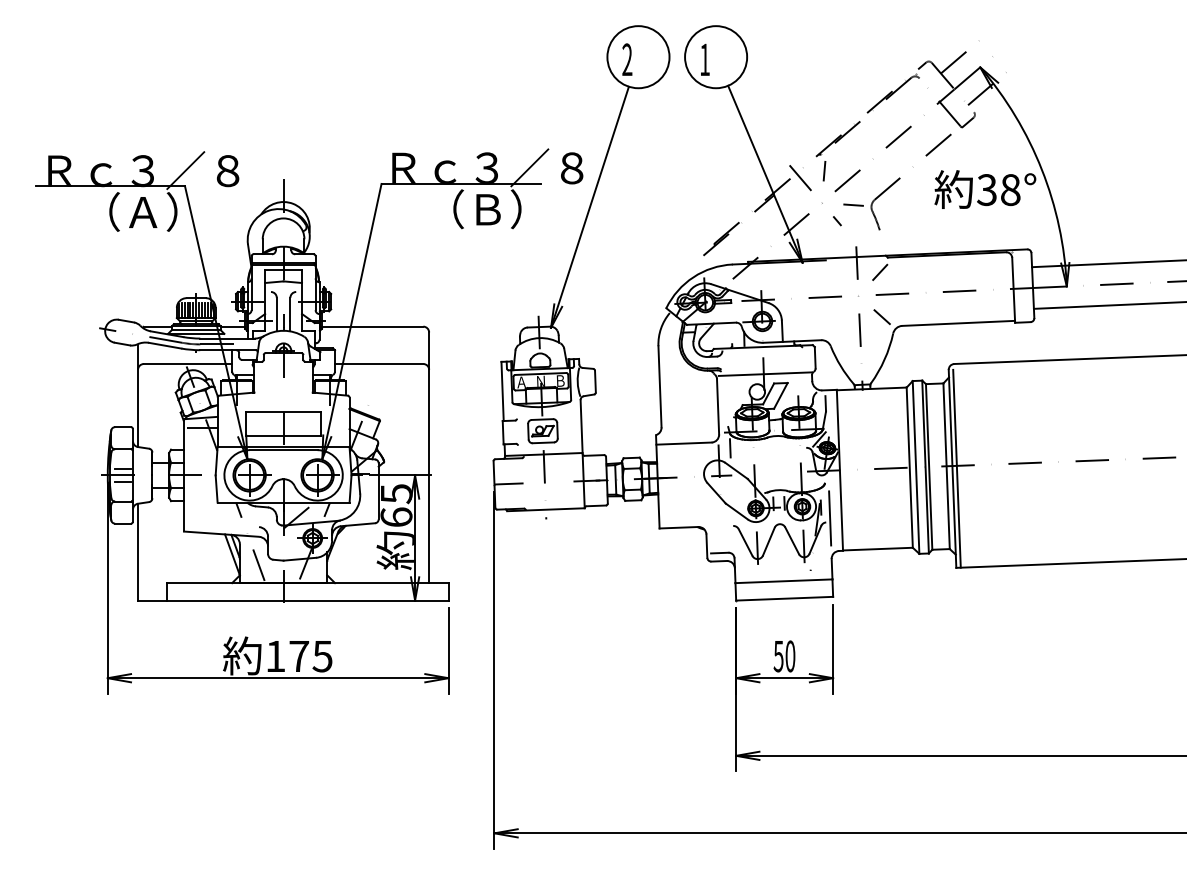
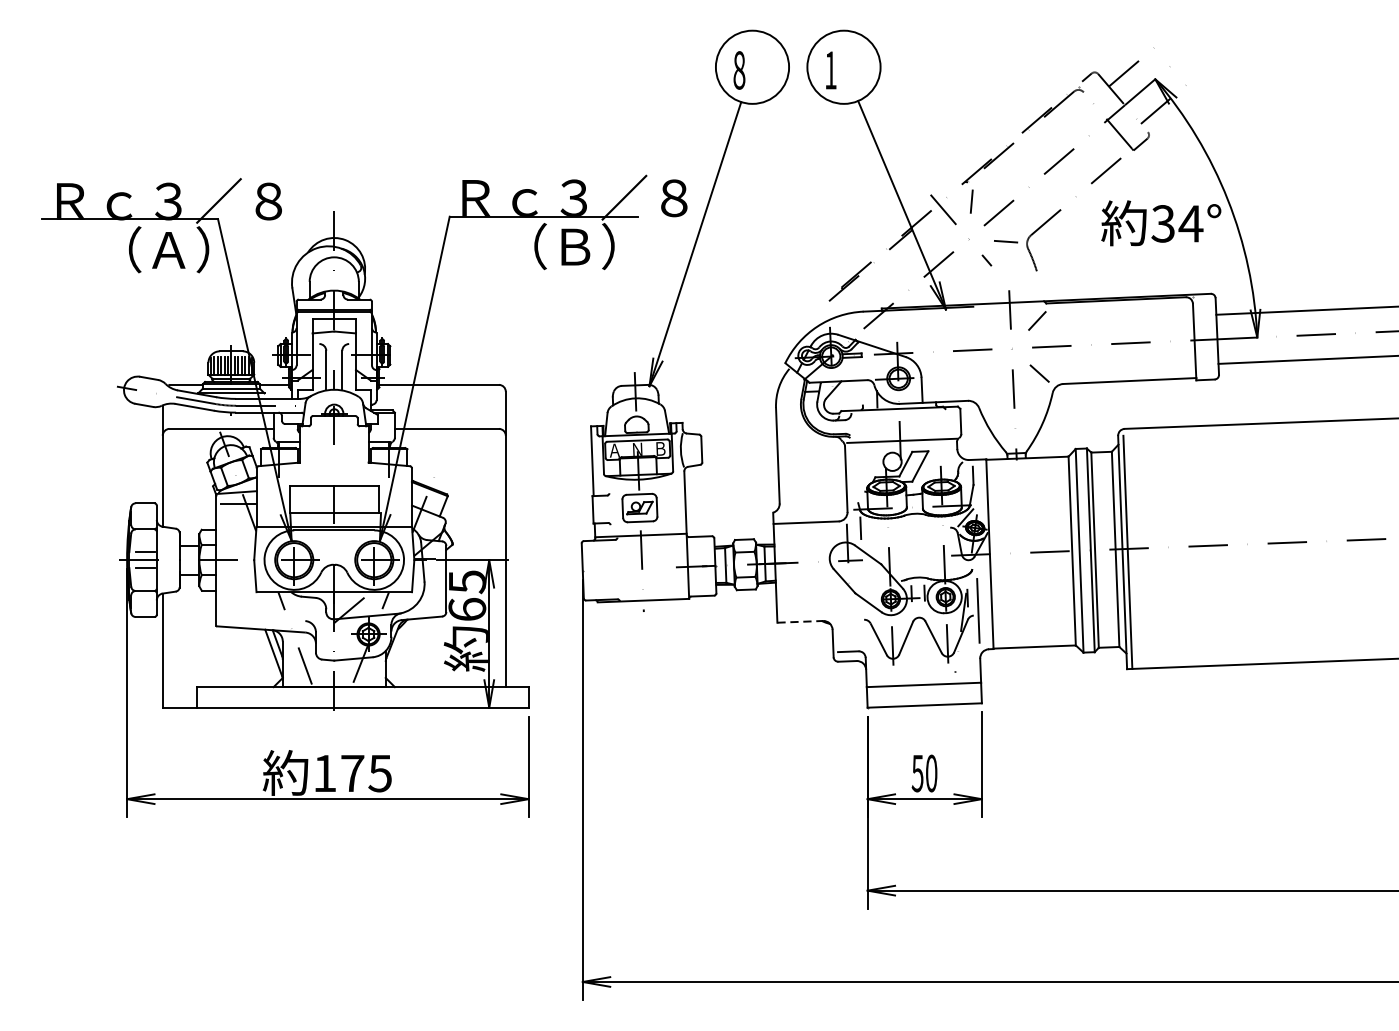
text: (627, 59) -> (739, 70), 2 -> 8
text: (1010, 190) -> (1190, 224), 38° -> 34°
line: (508, 483) -> (599, 569), removed
line: (679, 527) -> (800, 621), solid -> dashed

